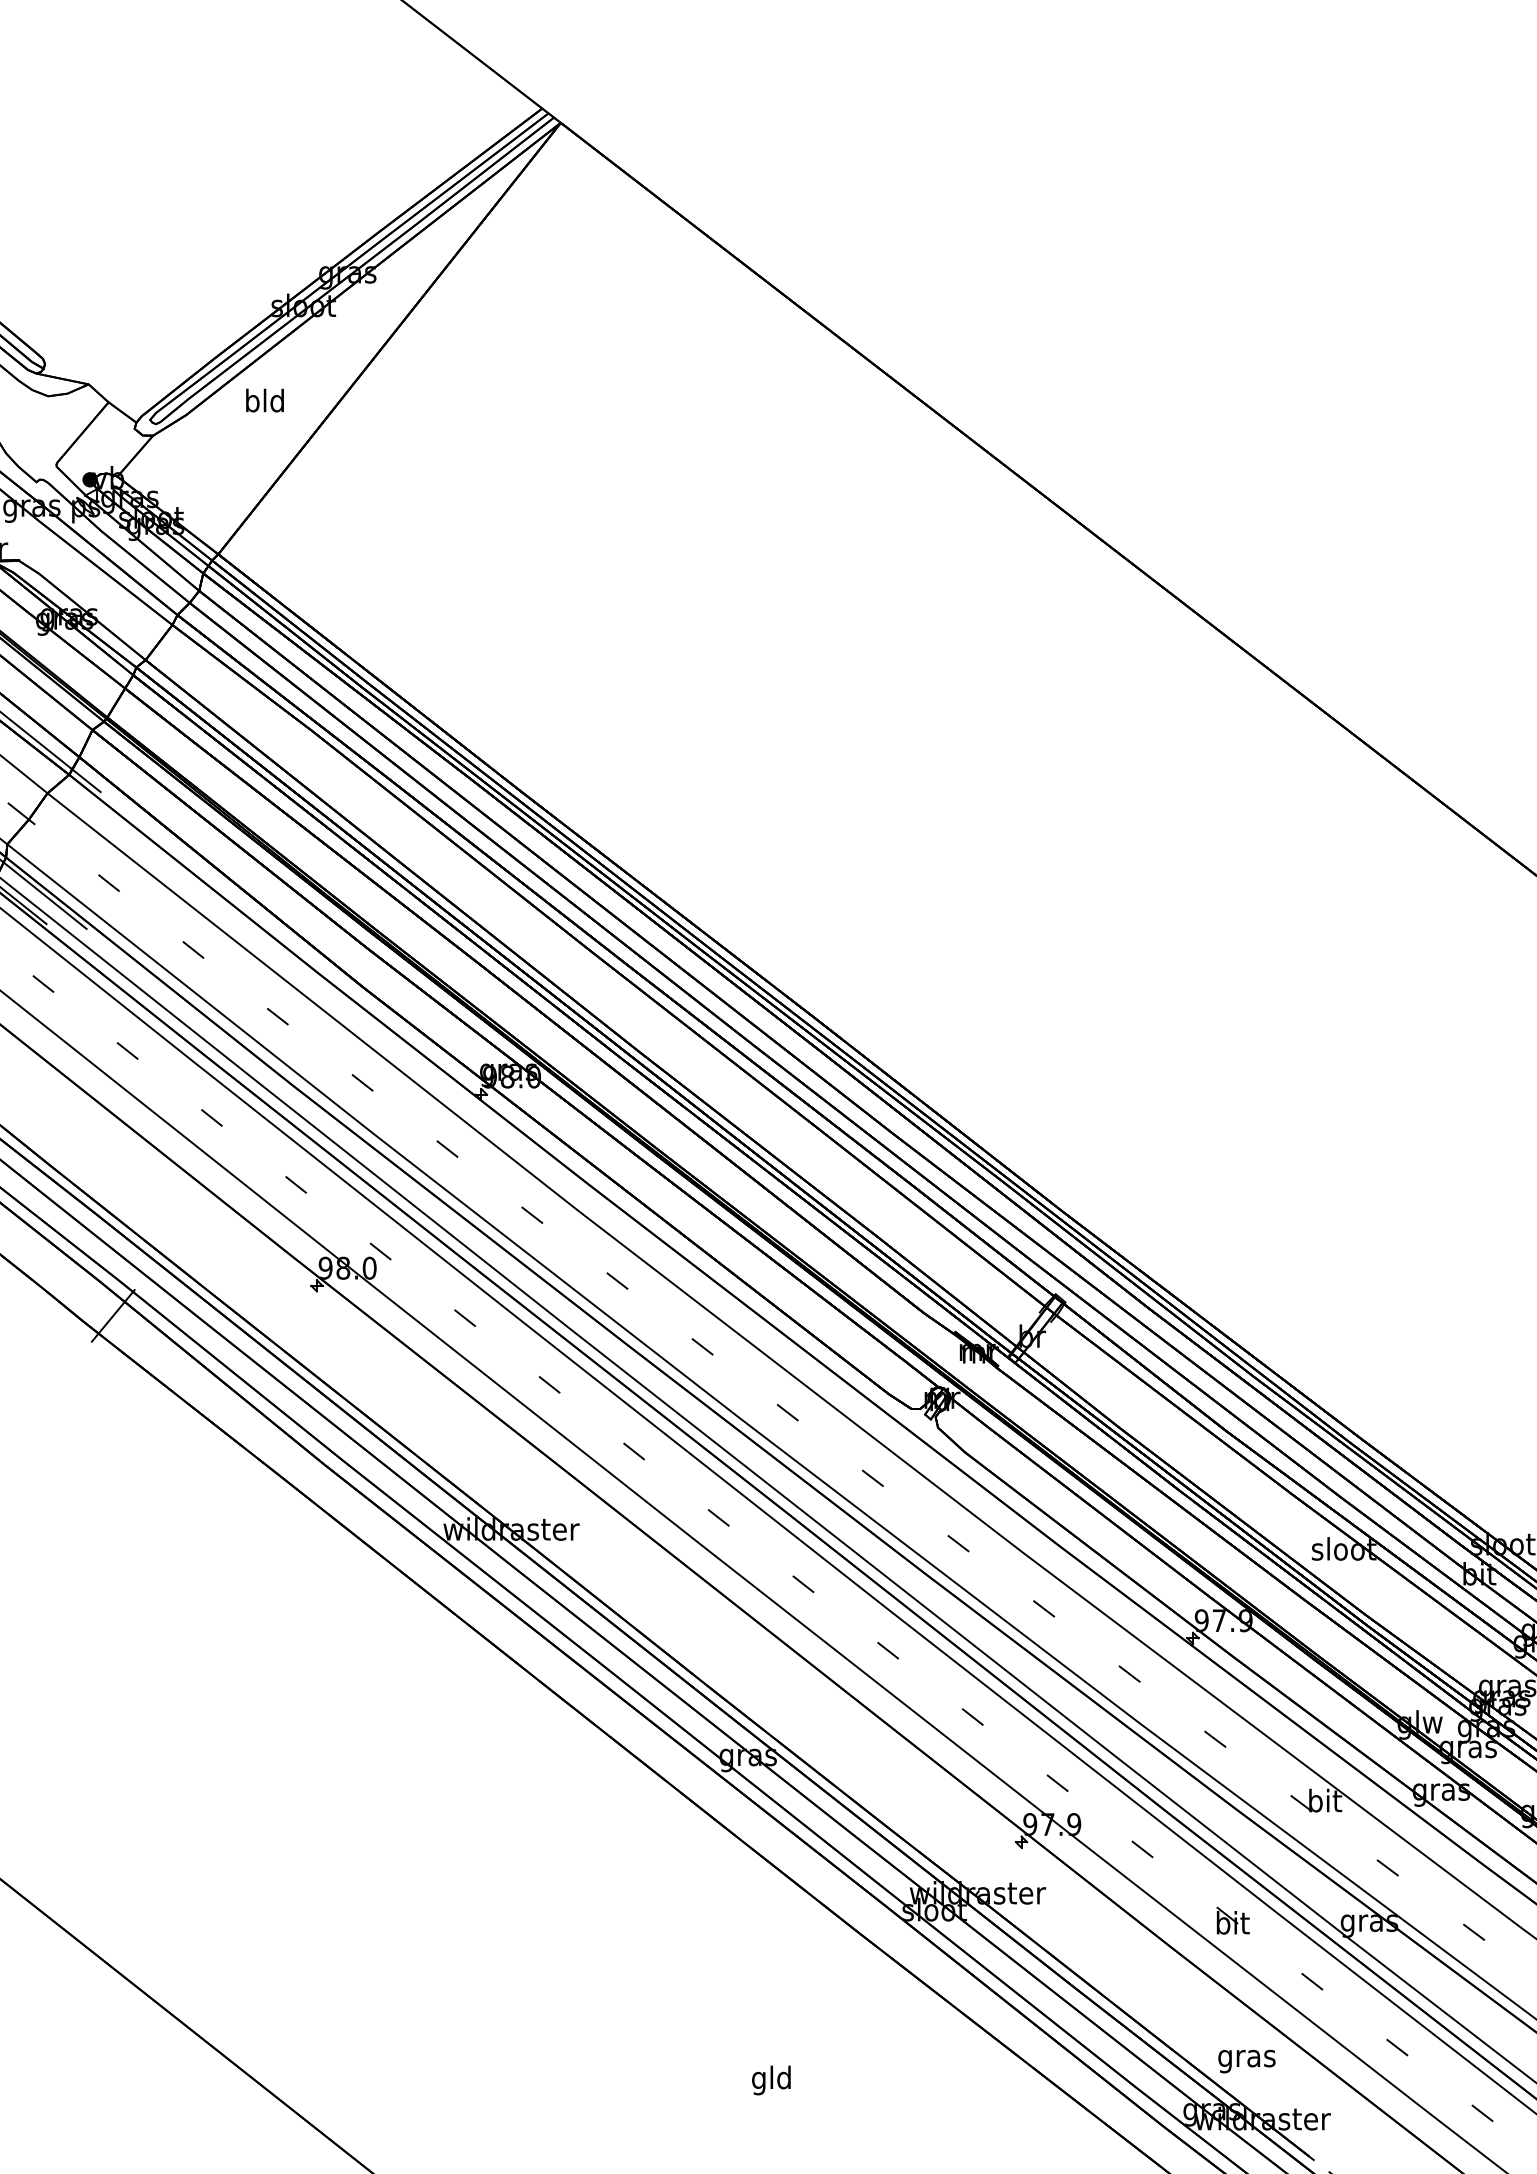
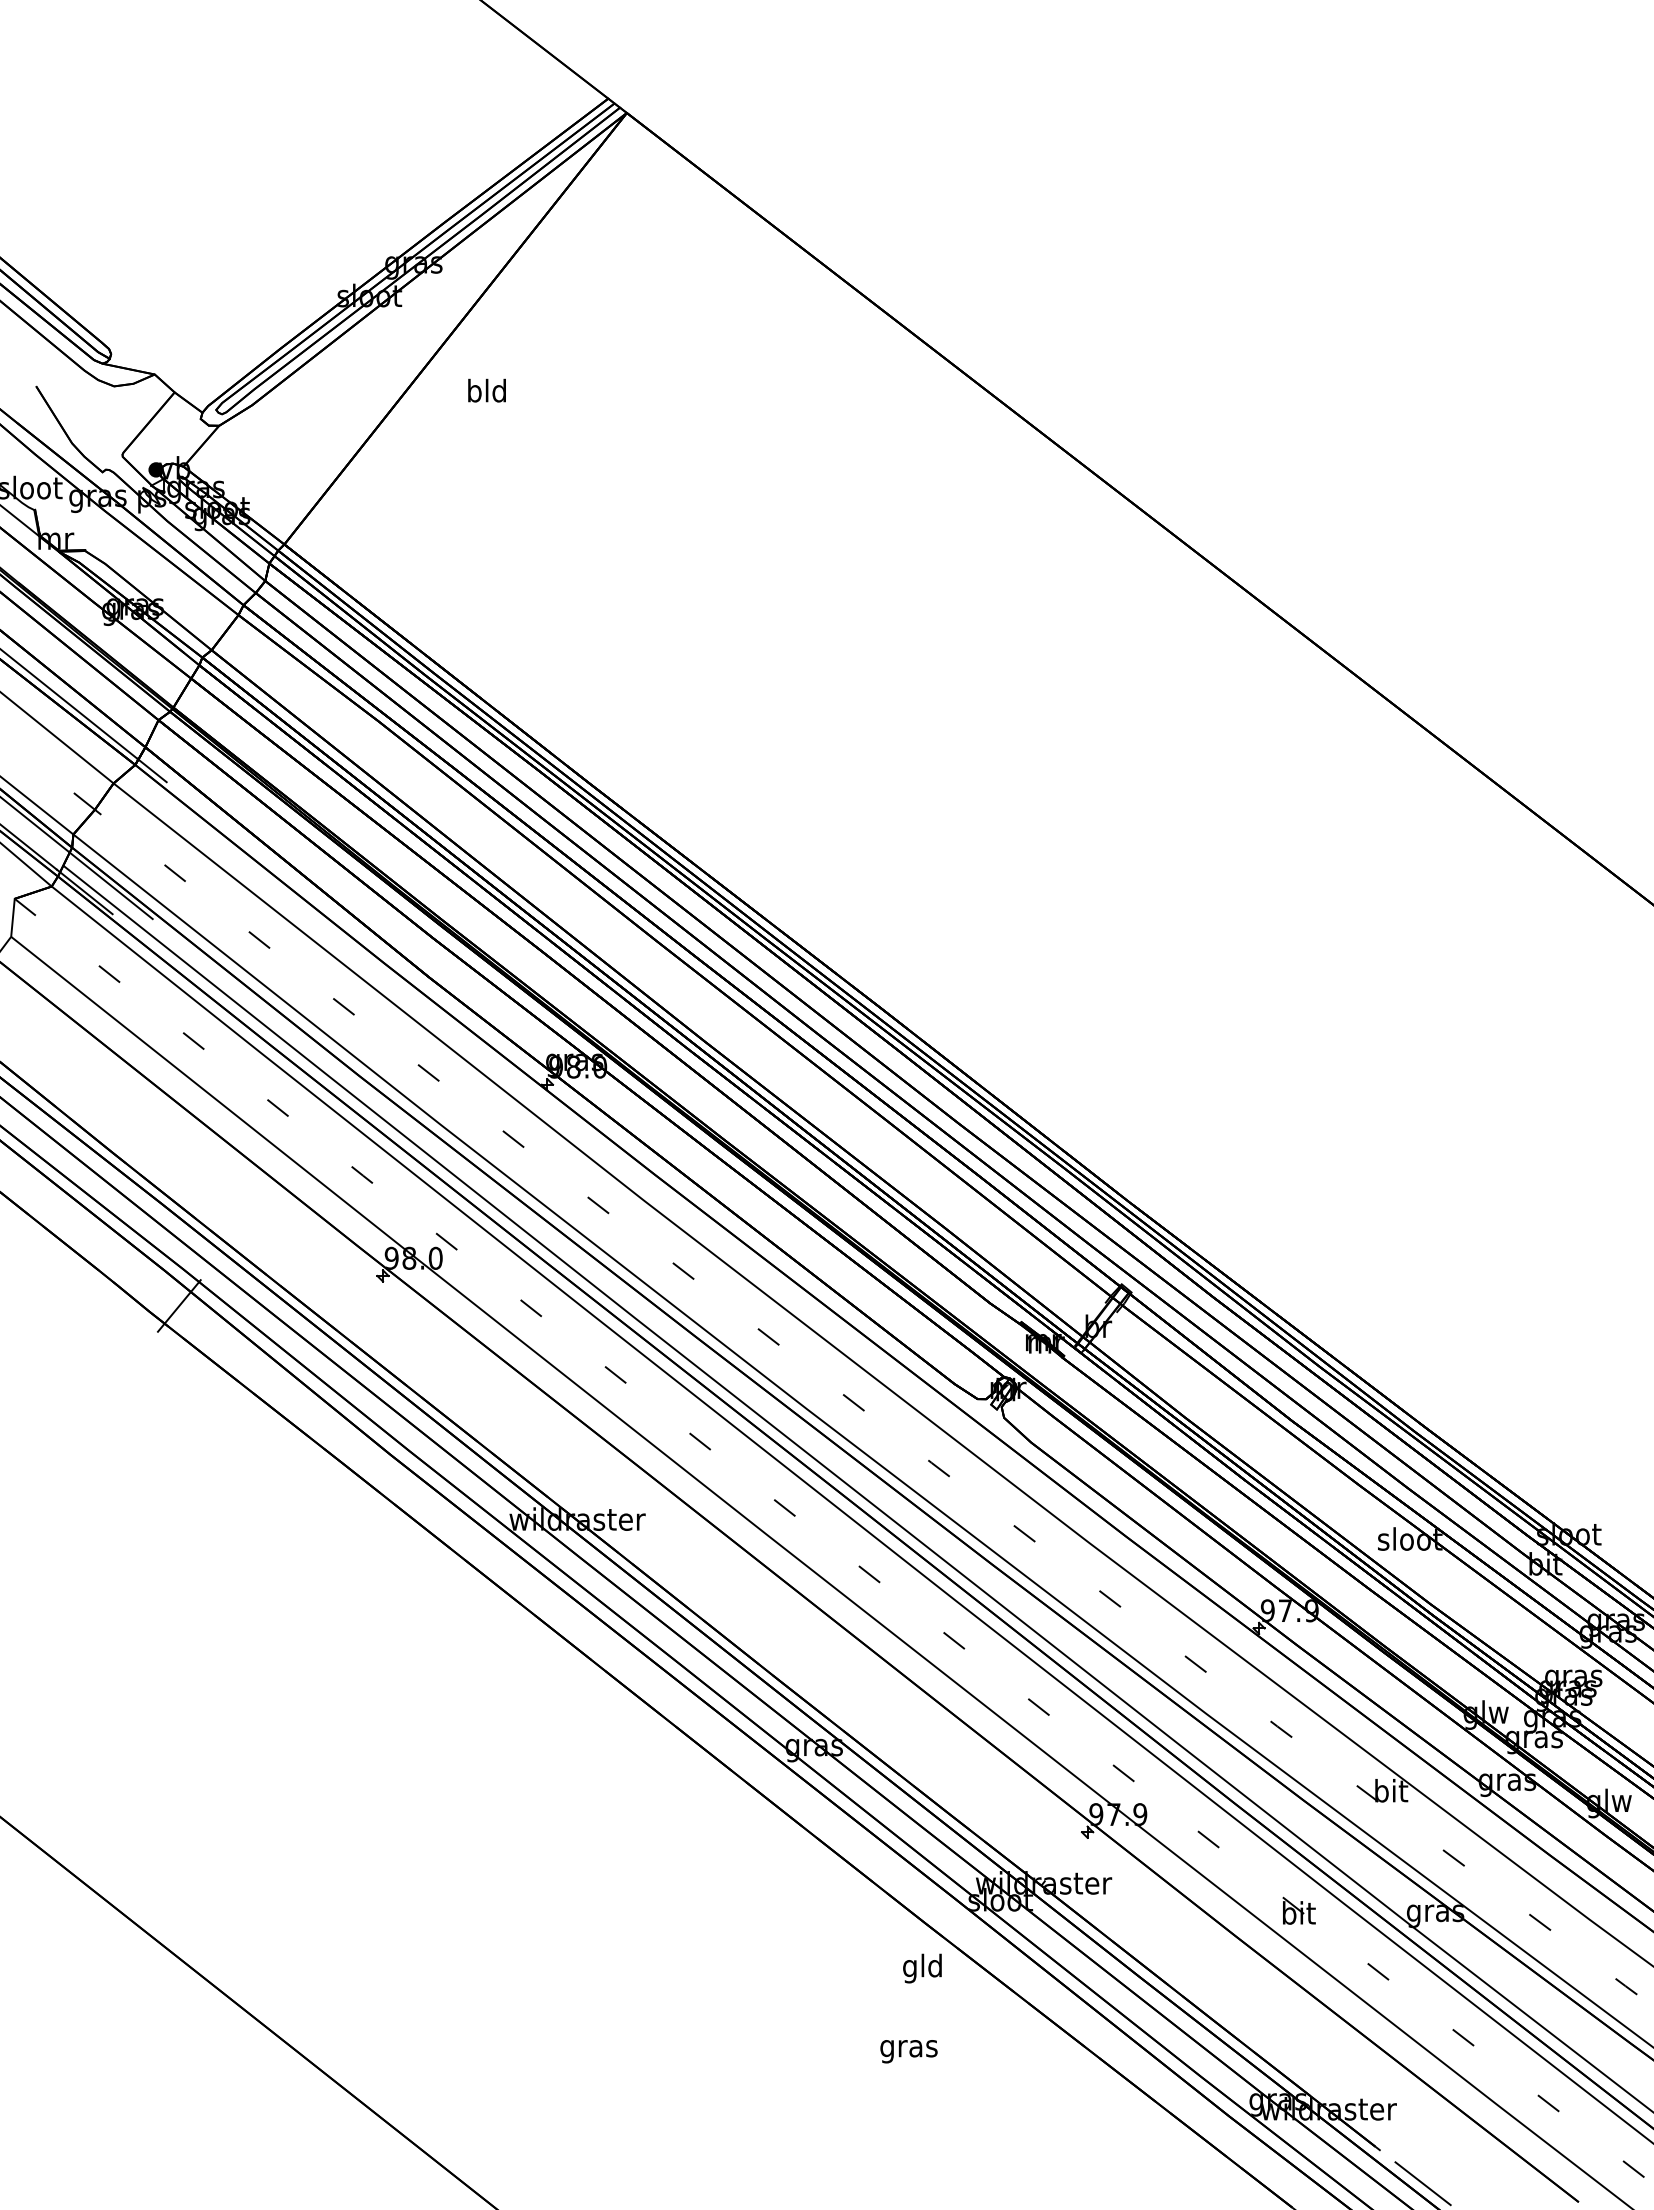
text: (264, 400) -> (486, 390), moved
text: (1246, 2061) -> (908, 2051), moved
text: (771, 2080) -> (922, 1968), moved

